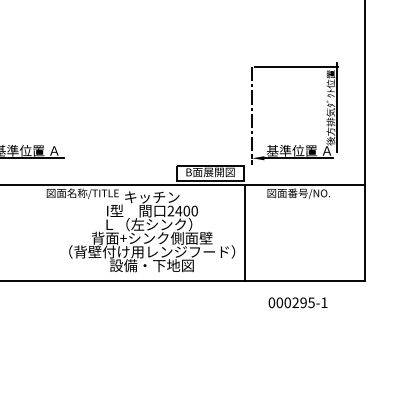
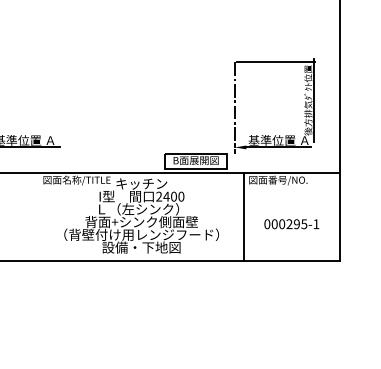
line: (245, 232) -> (244, 216), moved
text: (297, 303) -> (291, 224), moved

